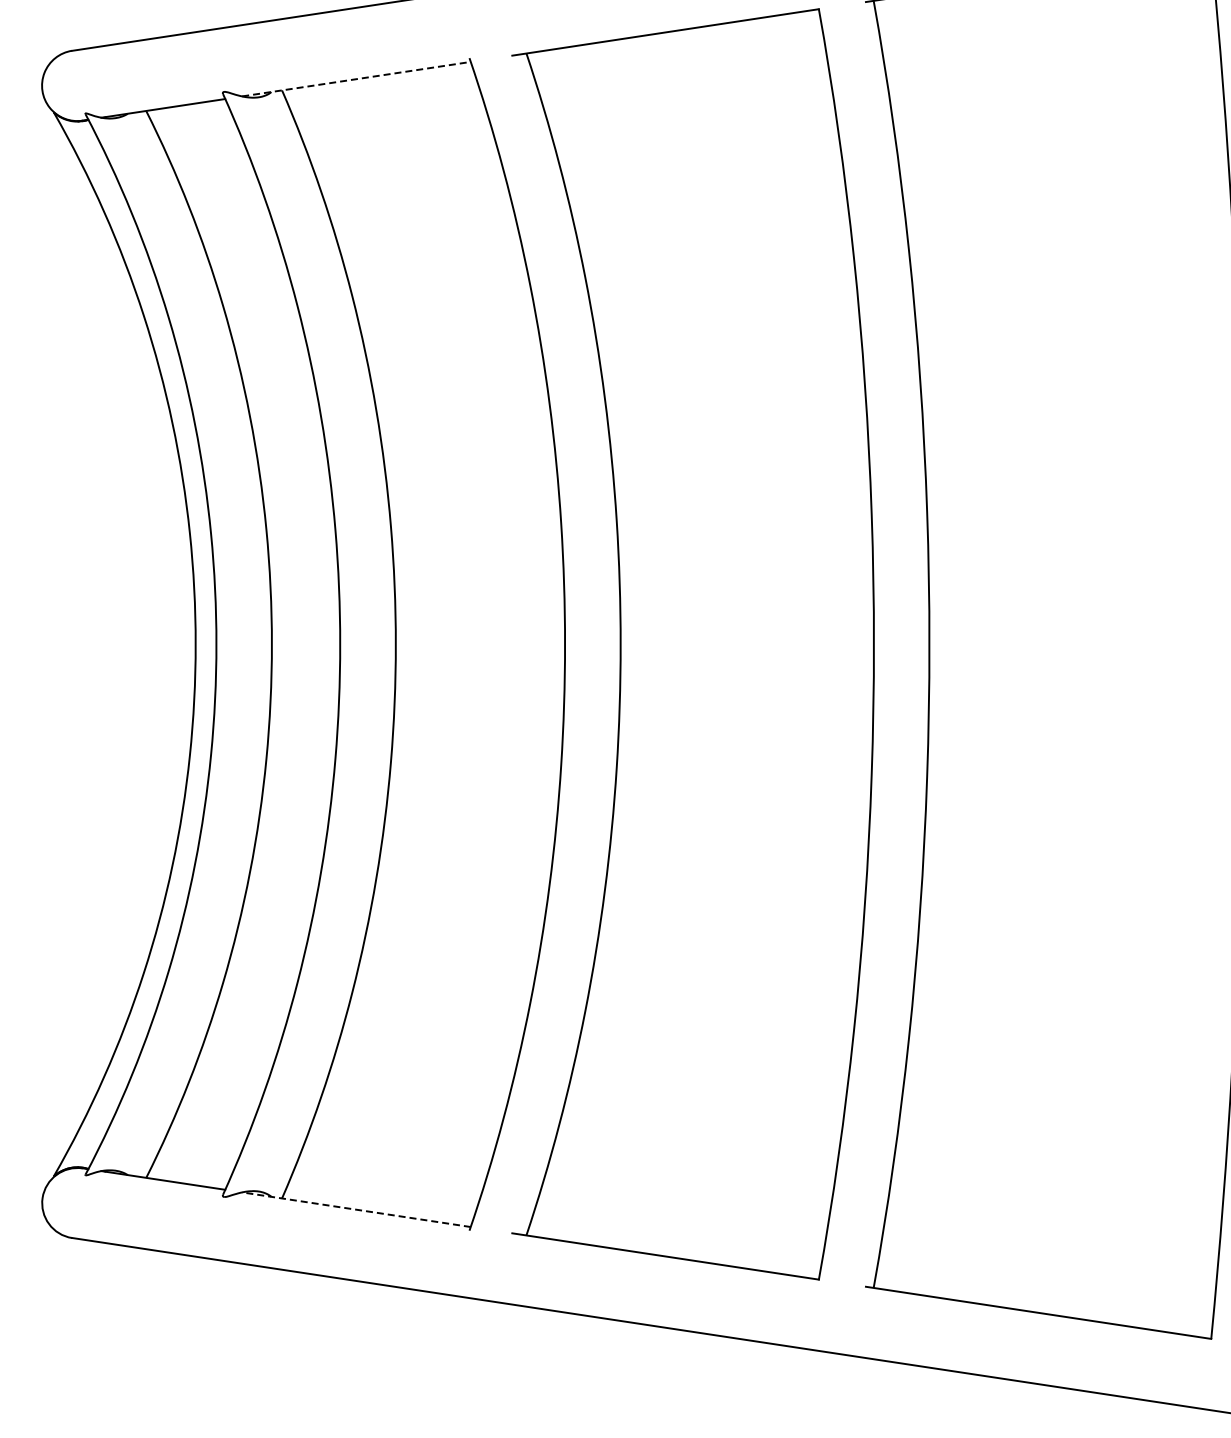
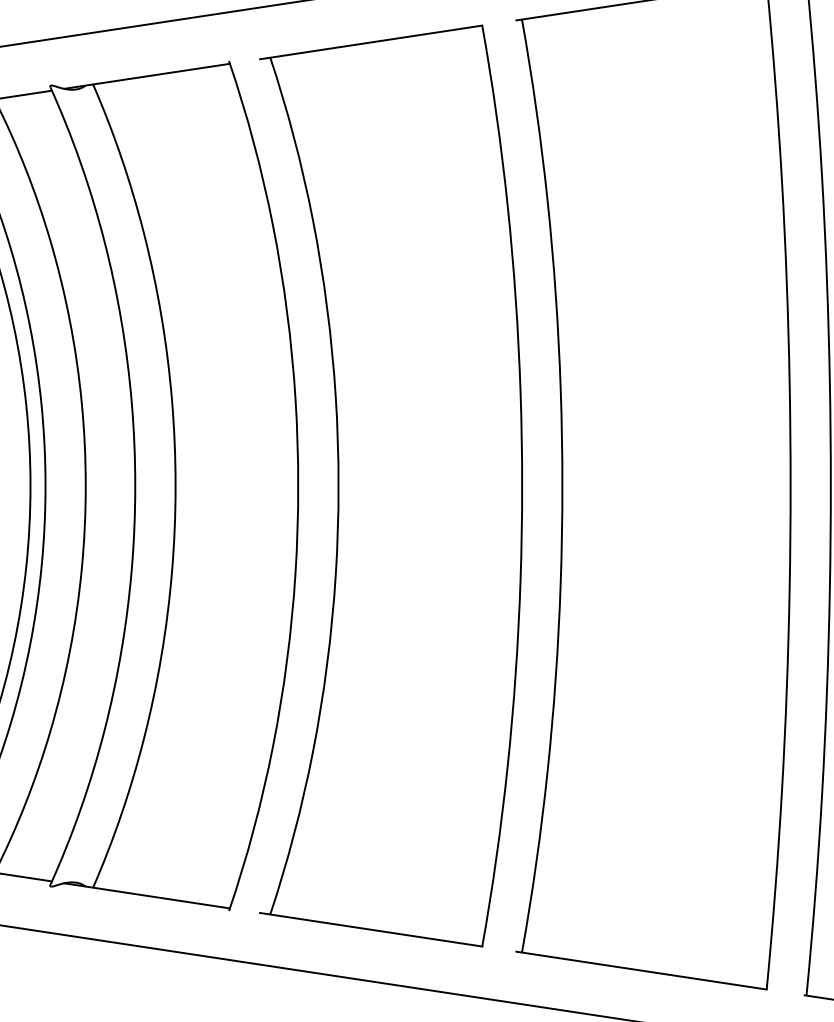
line: (356, 79) -> (147, 76), dashed -> solid
line: (356, 1209) -> (147, 895), dashed -> solid

